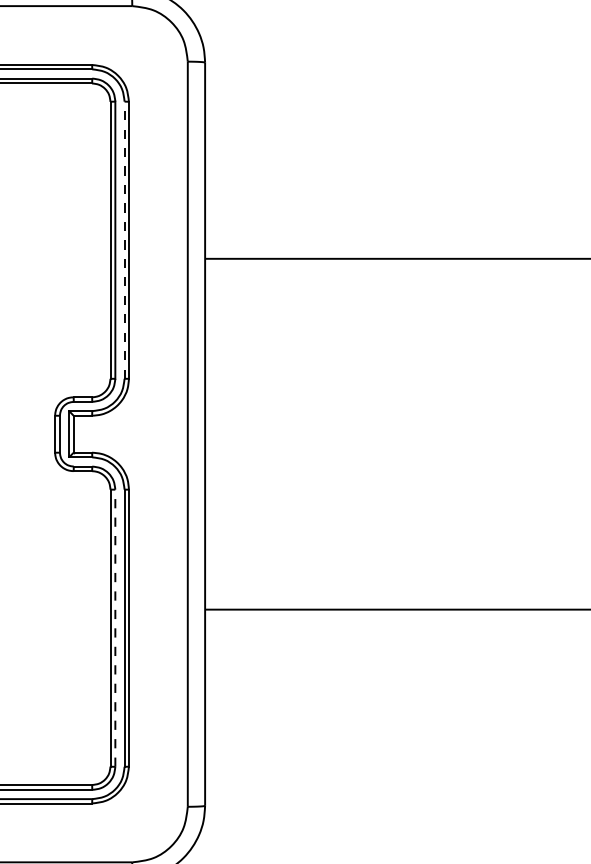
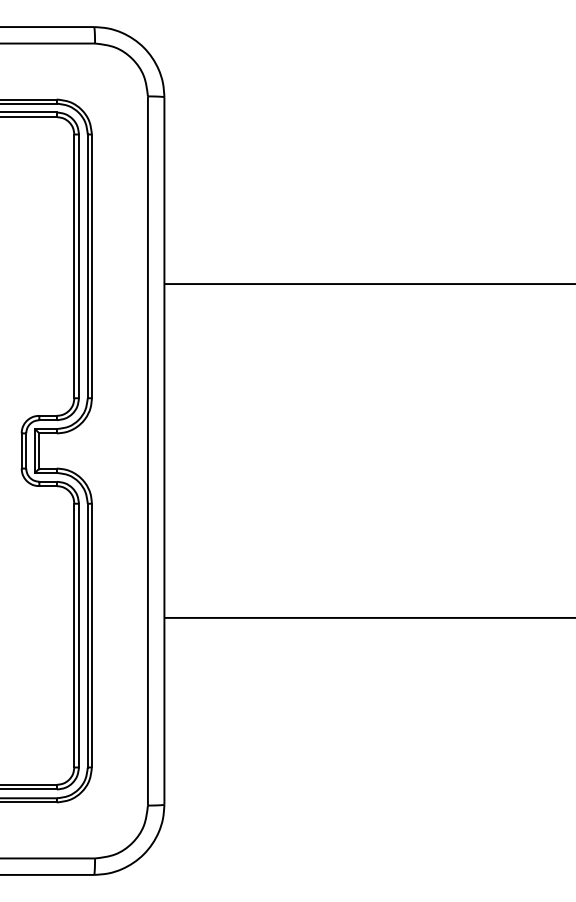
line: (124, 240) -> (87, 266), dashed -> solid
line: (114, 628) -> (78, 635), dashed -> solid

